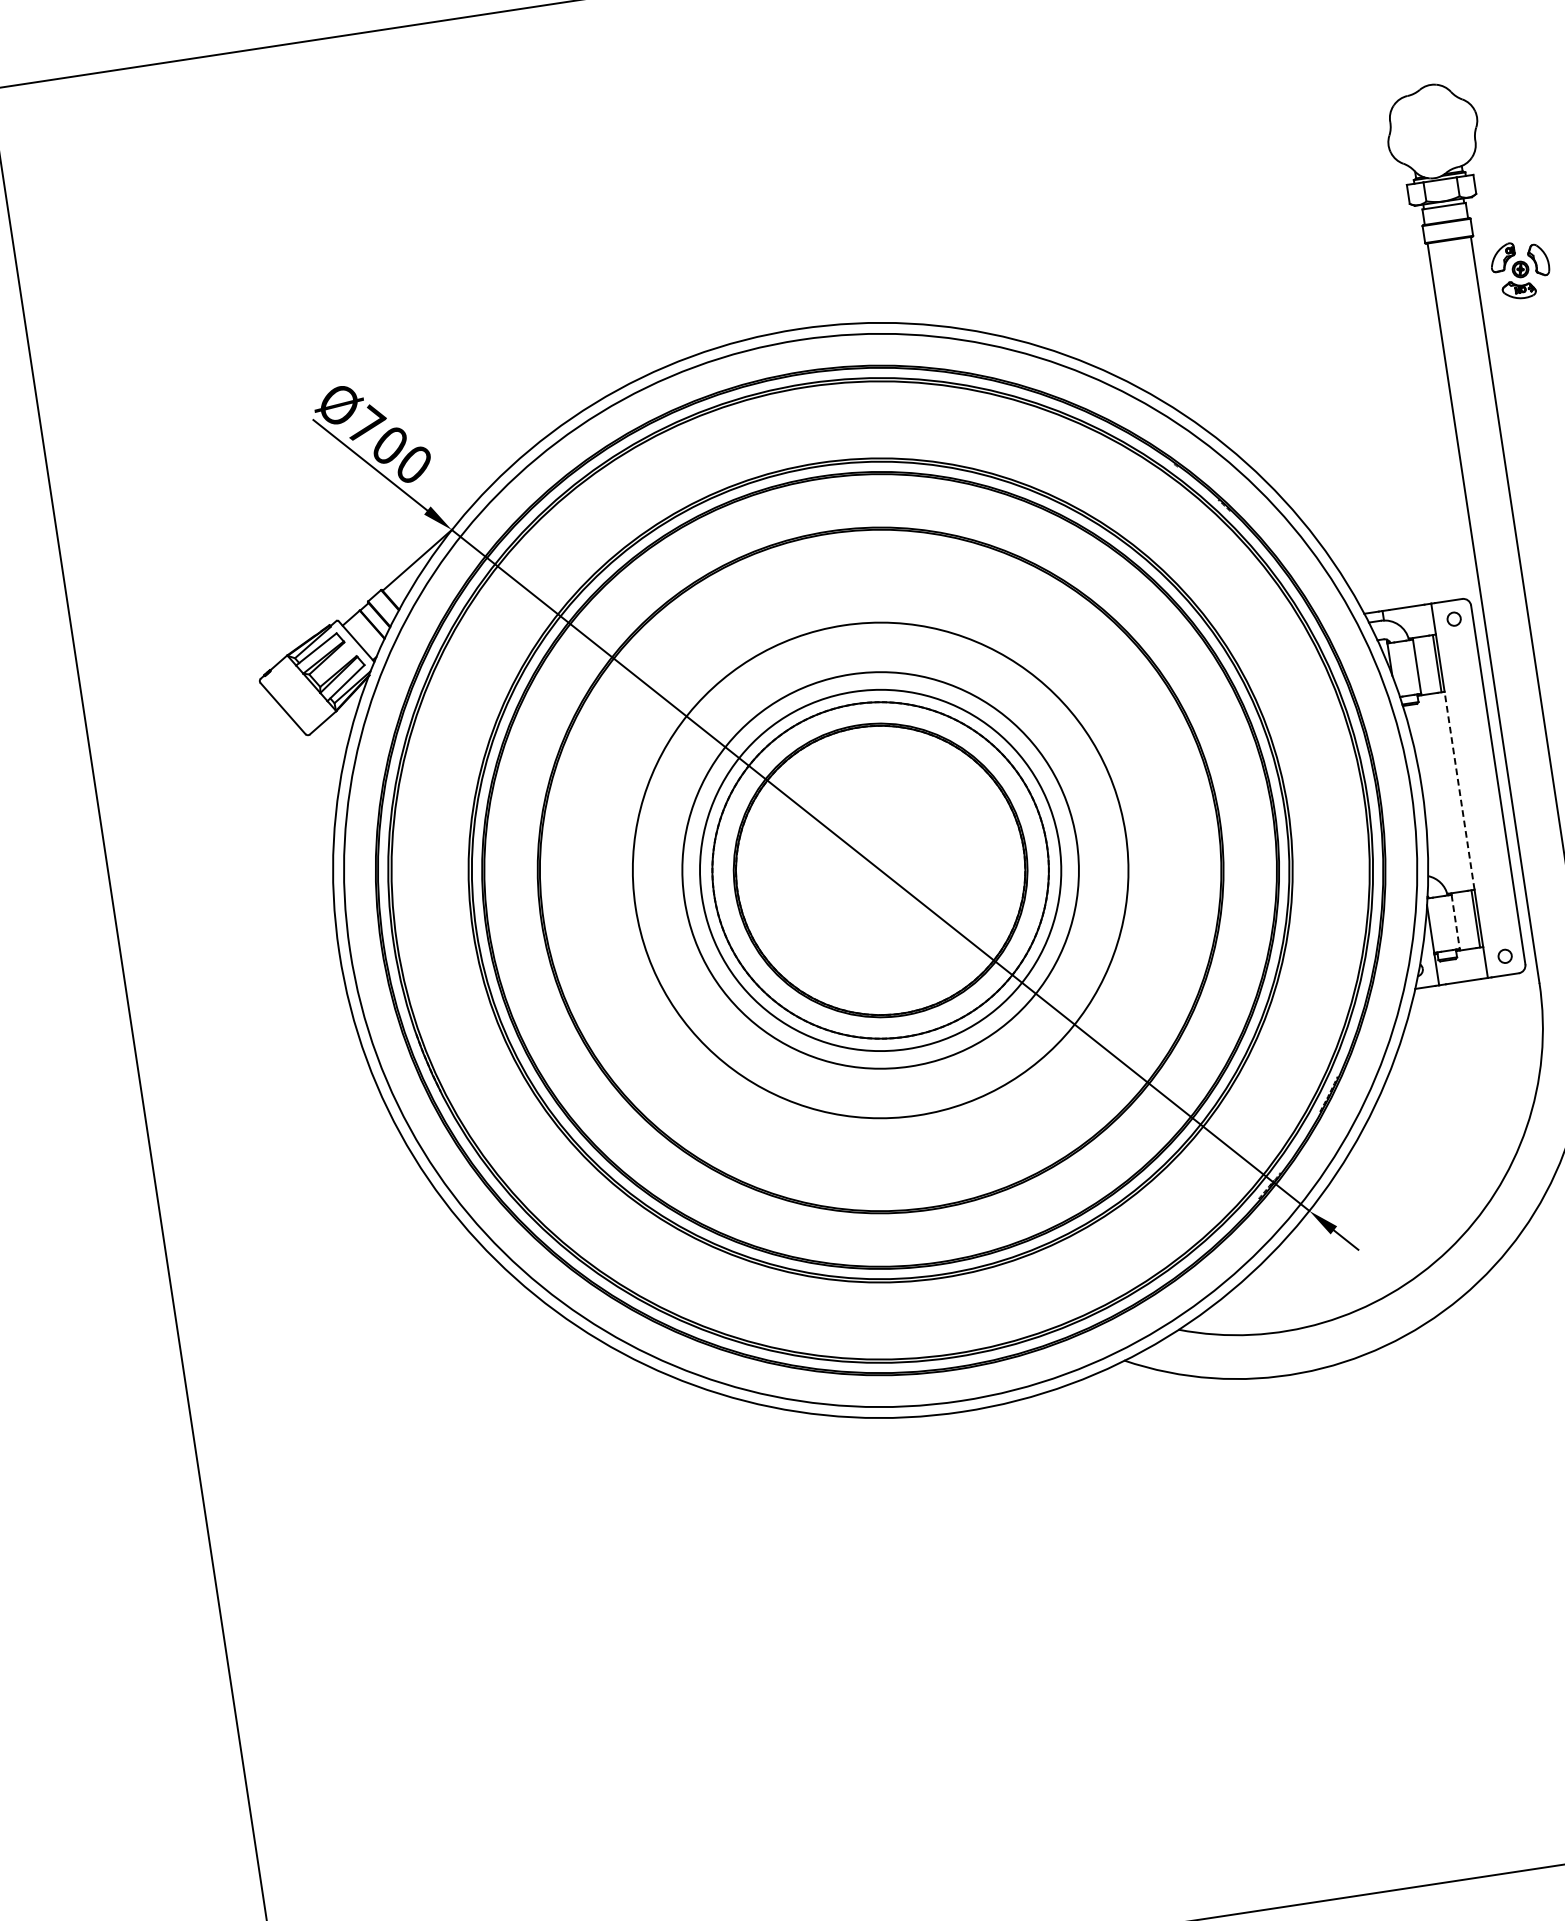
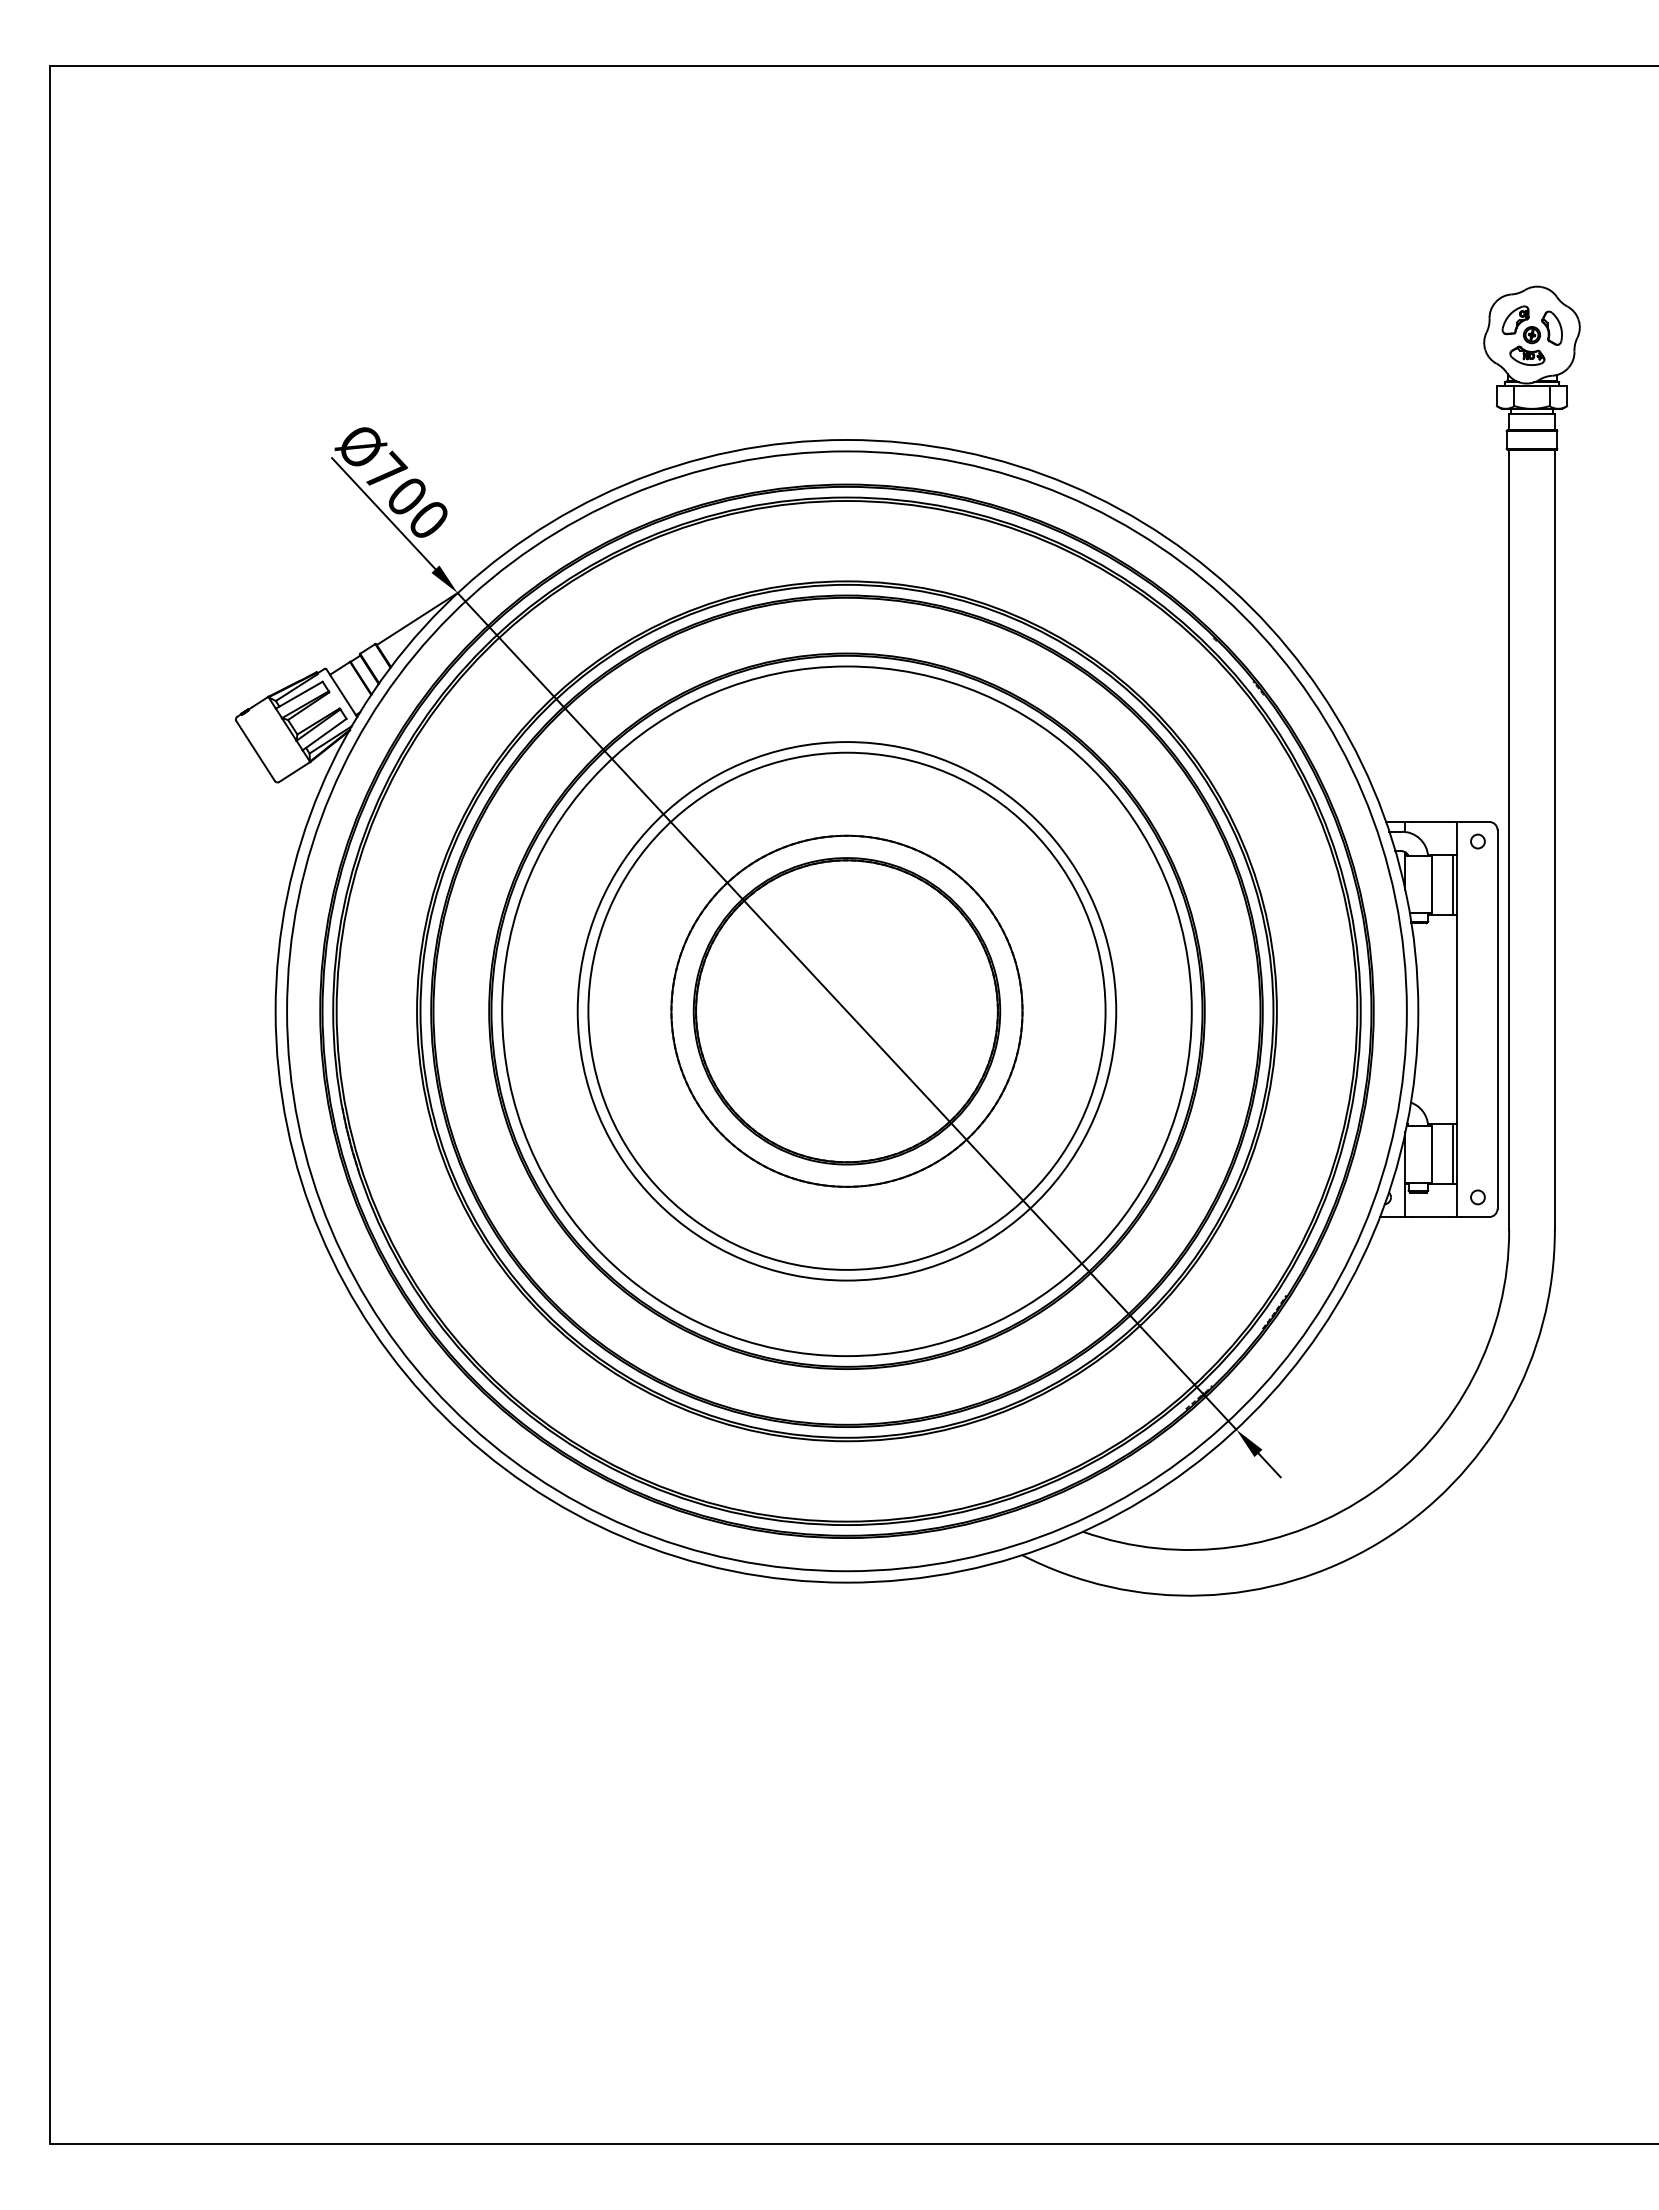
part: (1520, 269) -> (1531, 335), moved
line: (1459, 789) -> (1456, 1018), dashed -> solid
circle: (880, 870) -> (846, 1011), size x1.43
circle: (880, 870) -> (846, 1011), size x1.67
line: (1455, 922) -> (1432, 1154), dashed -> solid

